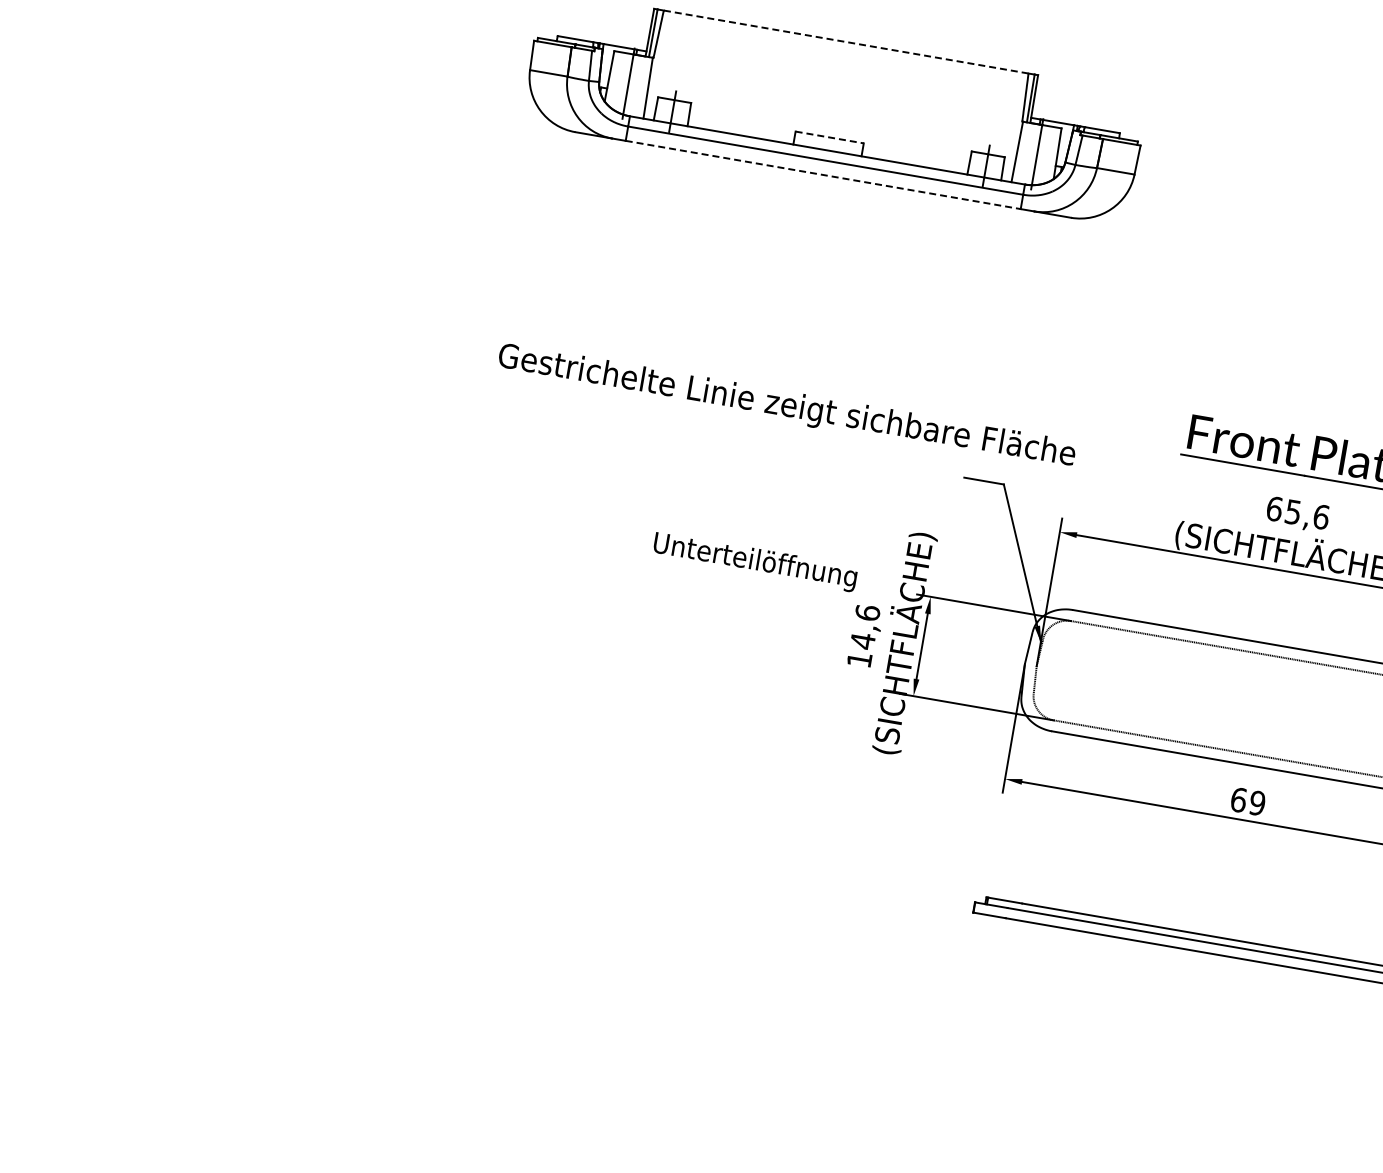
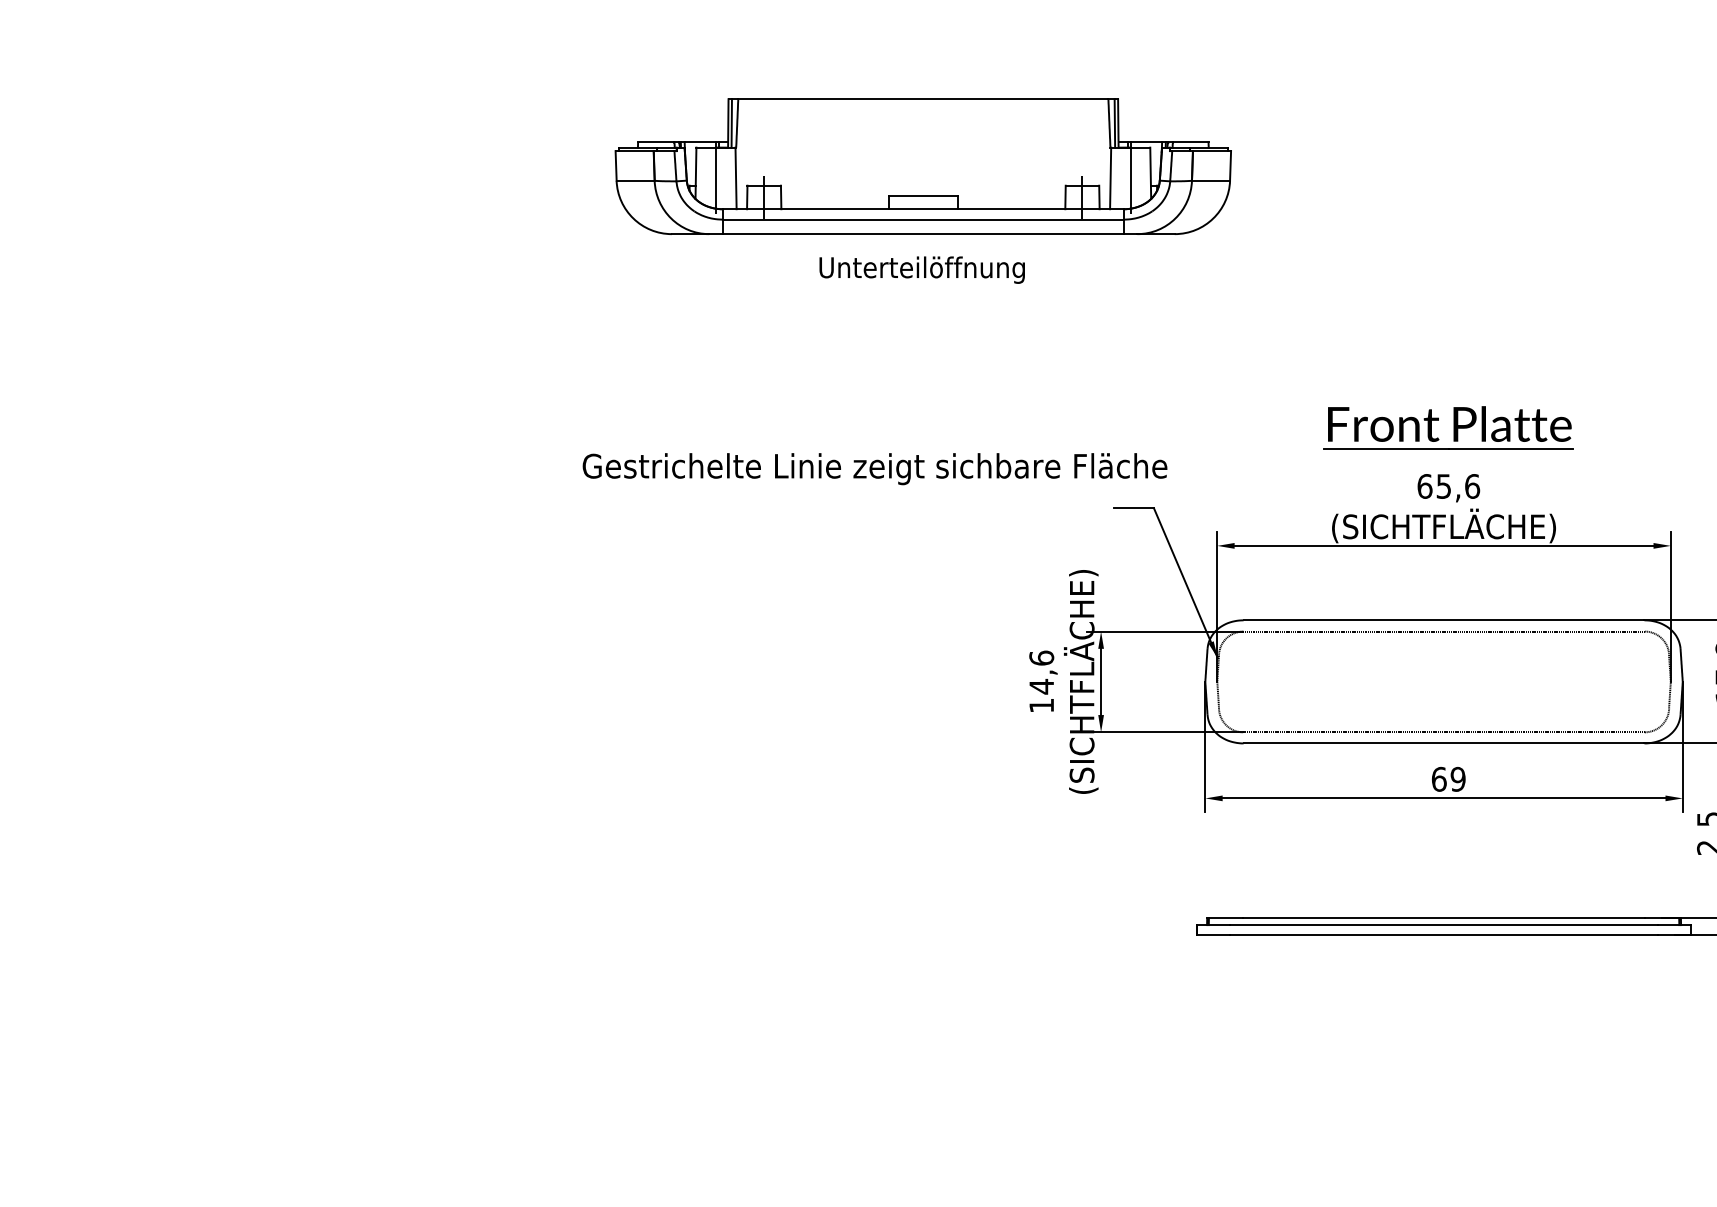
line: (845, 42) -> (922, 99), dashed -> solid
line: (829, 137) -> (923, 196), dashed -> solid
line: (823, 175) -> (923, 234), dashed -> solid
text: (786, 407) -> (874, 469), moved
text: (754, 561) -> (921, 269), moved

